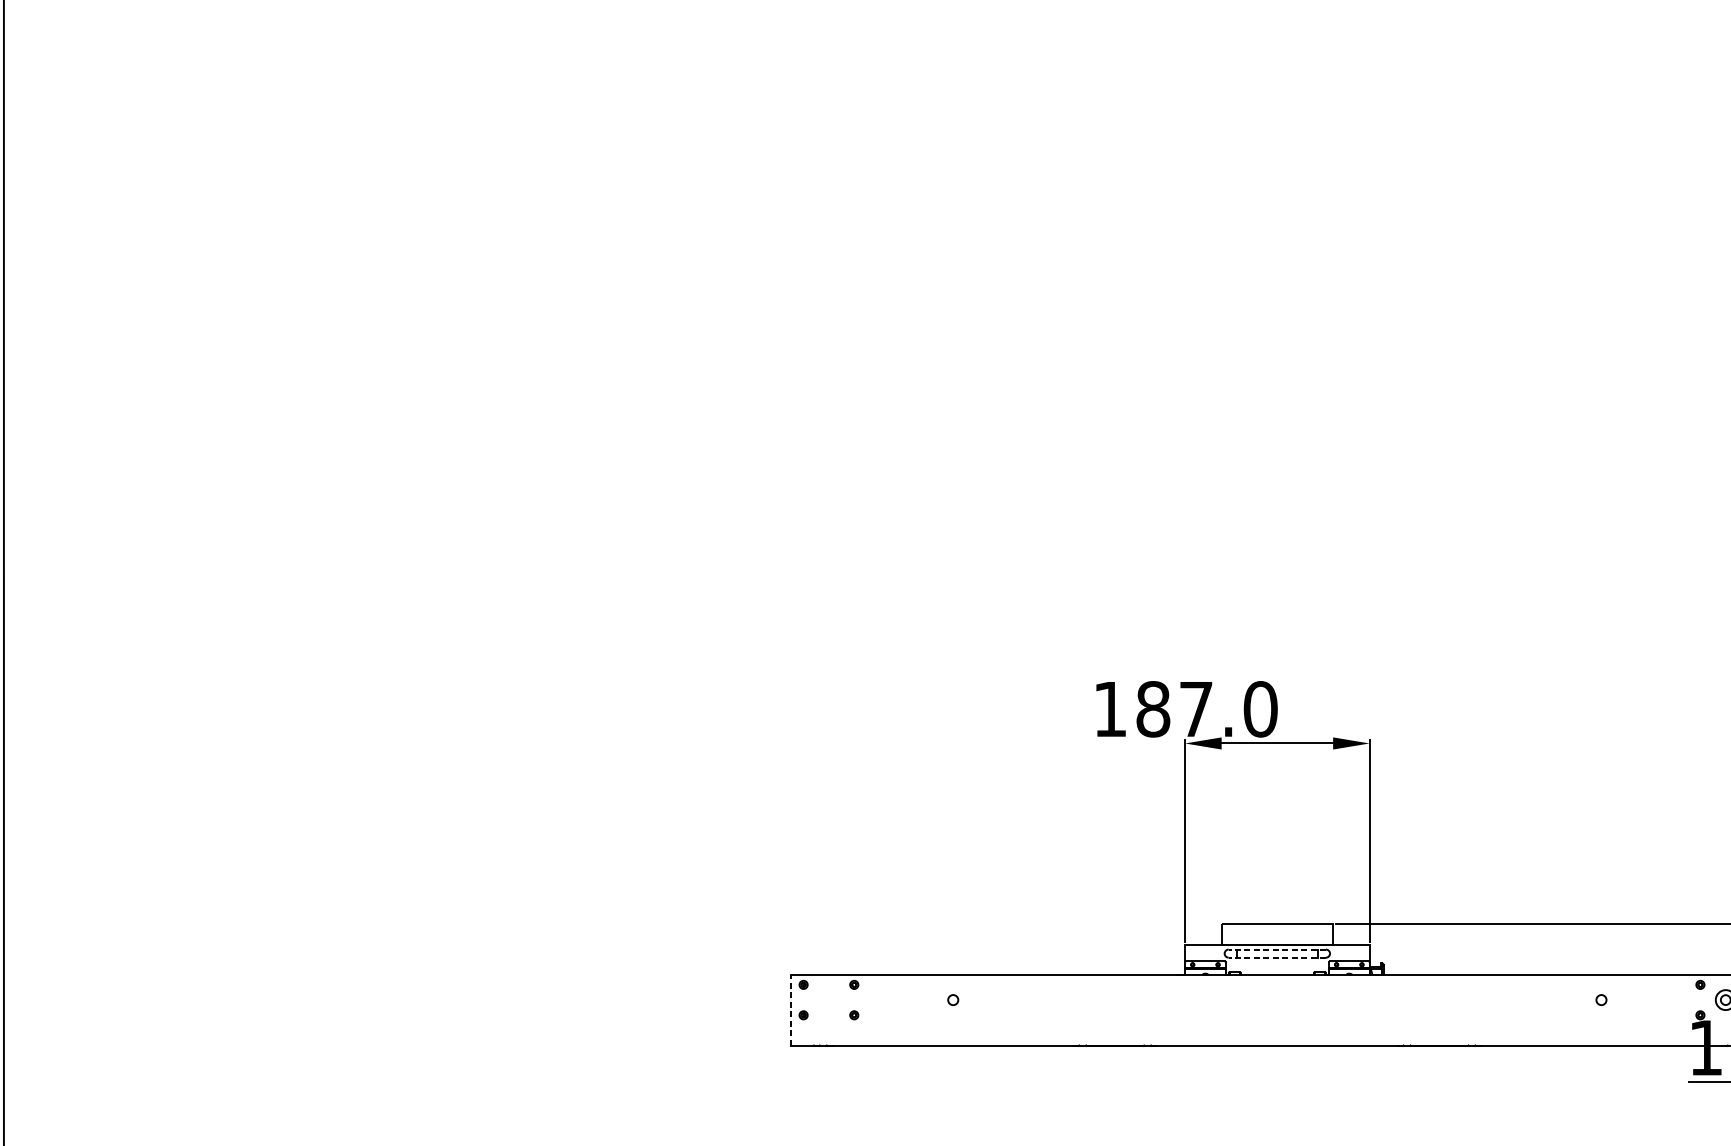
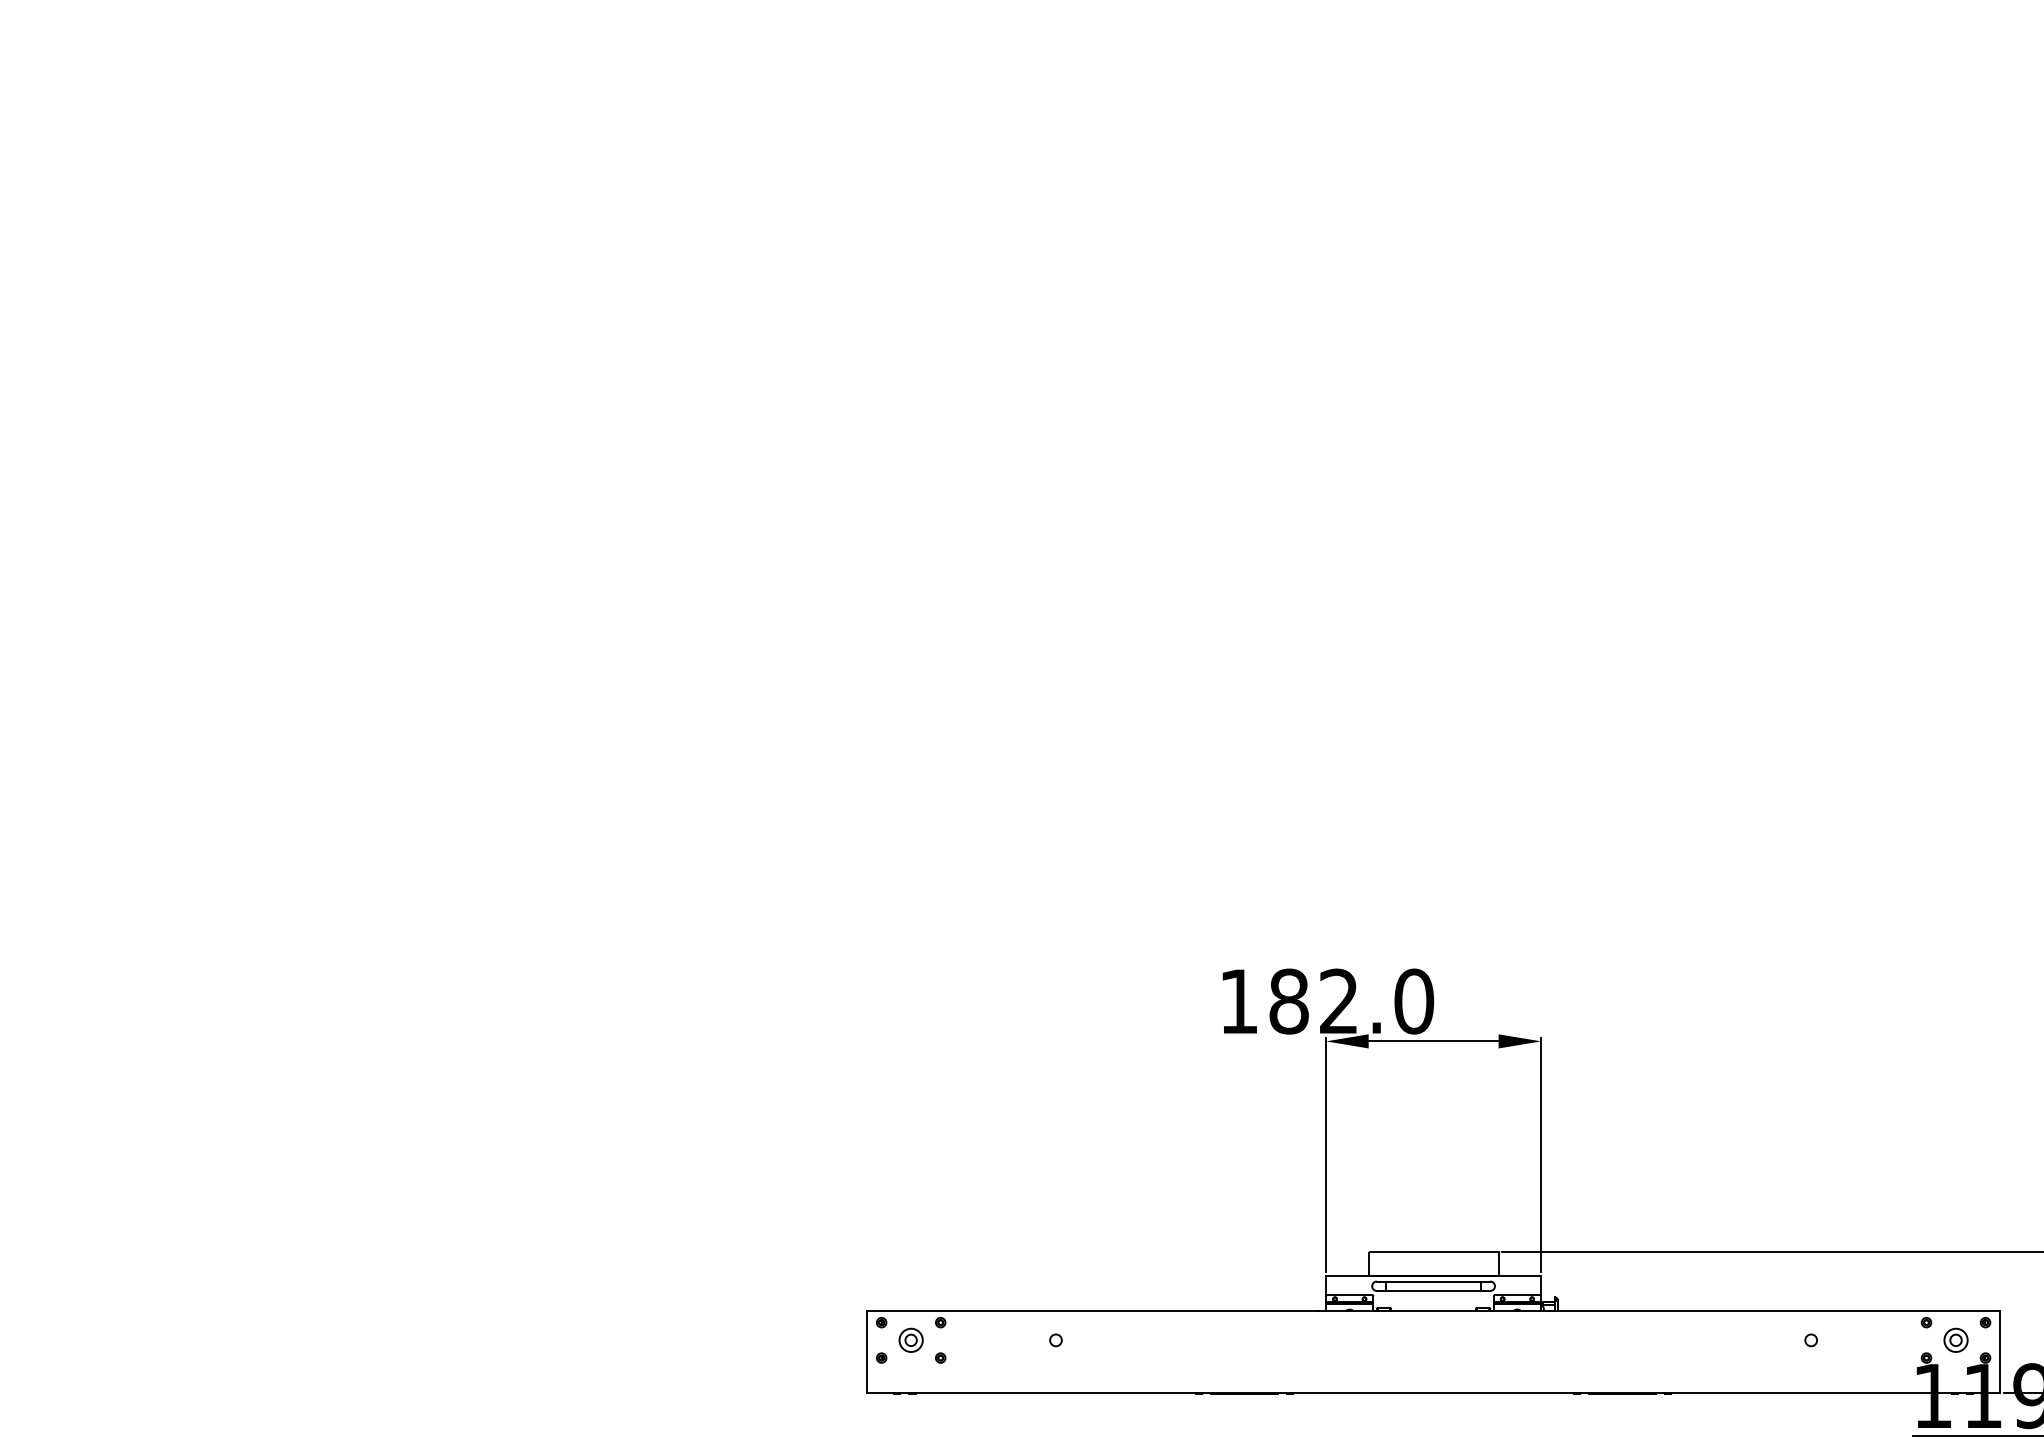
text: (1195, 708) -> (1338, 1000), 187.0 -> 182.0
line: (1277, 949) -> (1433, 1281), dashed -> solid
line: (1277, 957) -> (1433, 1290), dashed -> solid
part: (828, 999) -> (910, 1339), added
line: (791, 1009) -> (867, 1351), dashed -> solid

